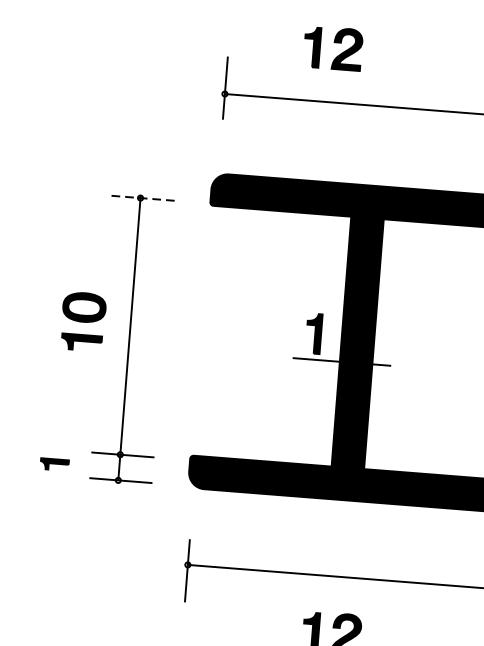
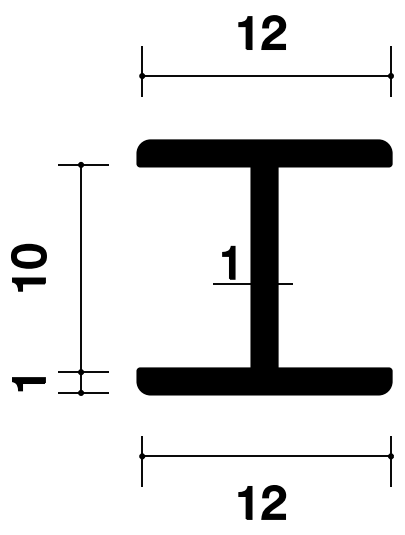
part: (333, 48) -> (262, 32), moved
line: (143, 197) -> (83, 164), dashed -> solid
part: (82, 321) -> (28, 267), moved
part: (54, 464) -> (28, 384), size x1.43

